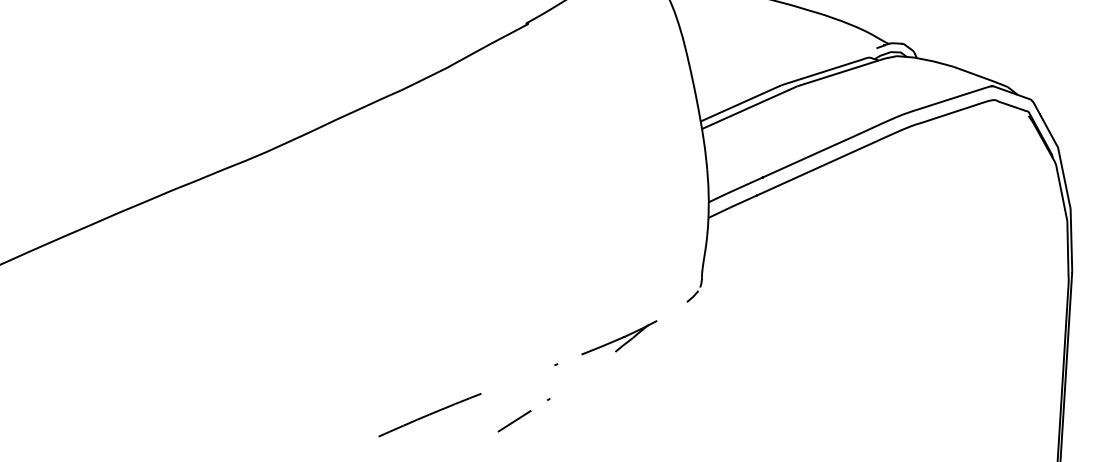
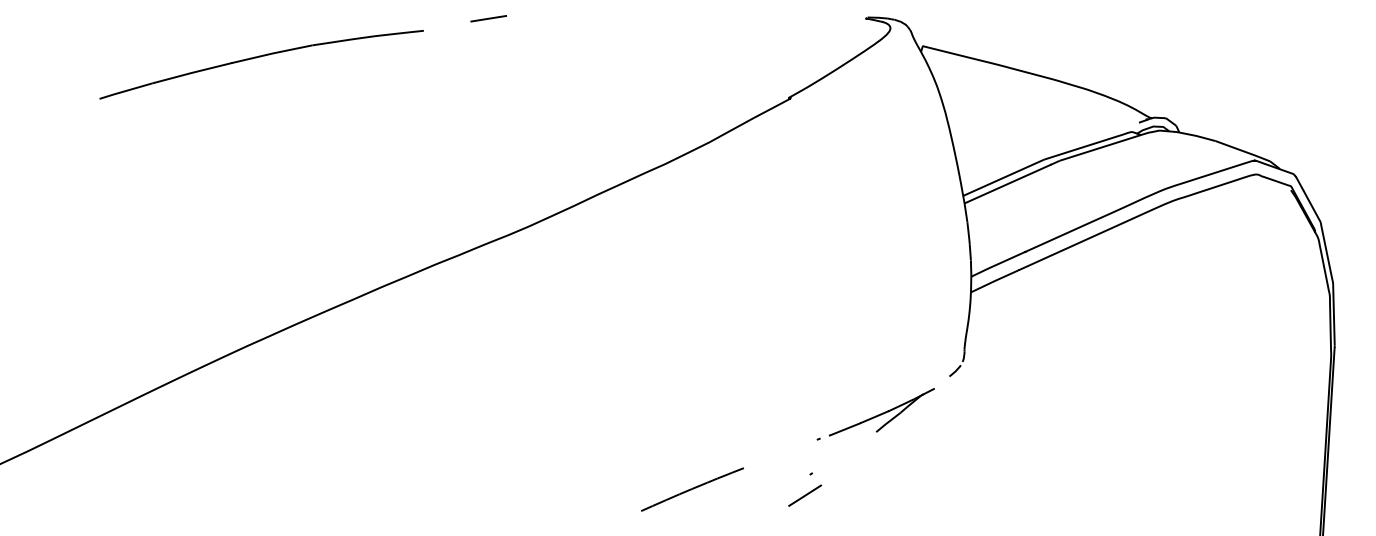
part: (619, 337) -> (881, 411), size x1.4
line: (515, 421) -> (805, 495), moved

